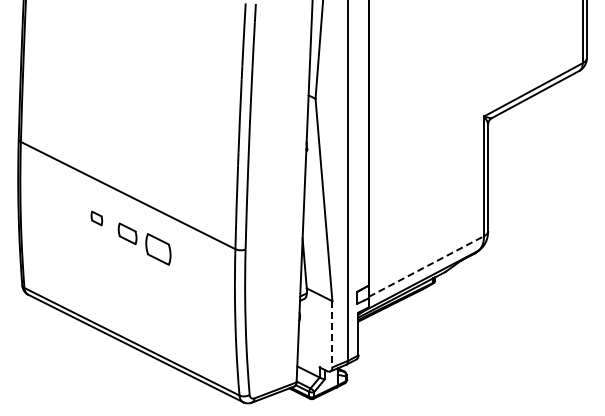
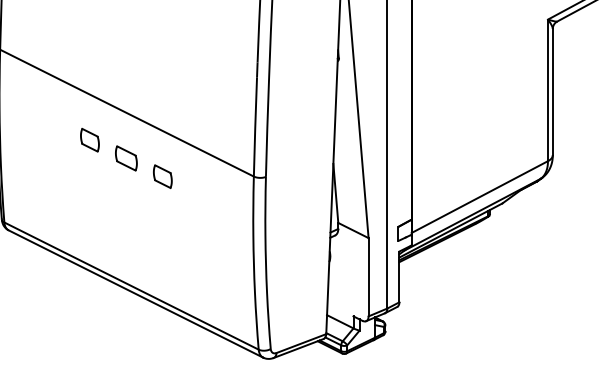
part: (96, 218) -> (89, 140), size x1.43
part: (158, 248) -> (162, 175), size x0.62
line: (426, 266) -> (479, 197), dashed -> solid
line: (332, 334) -> (368, 277), dashed -> solid

